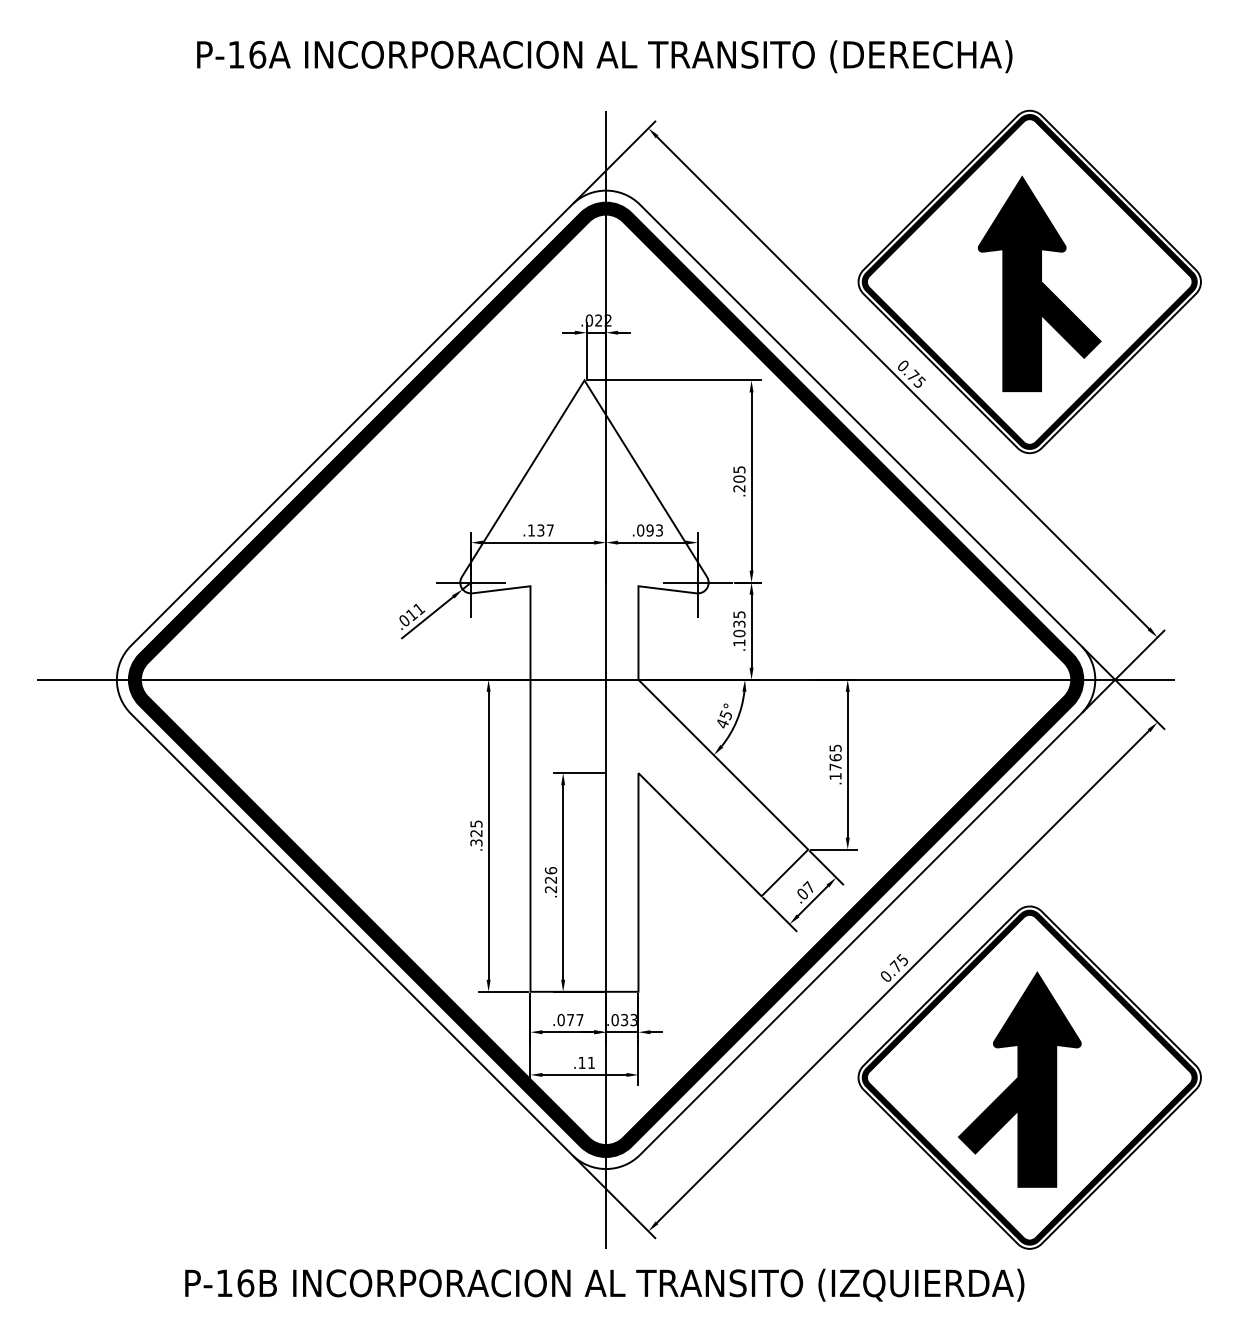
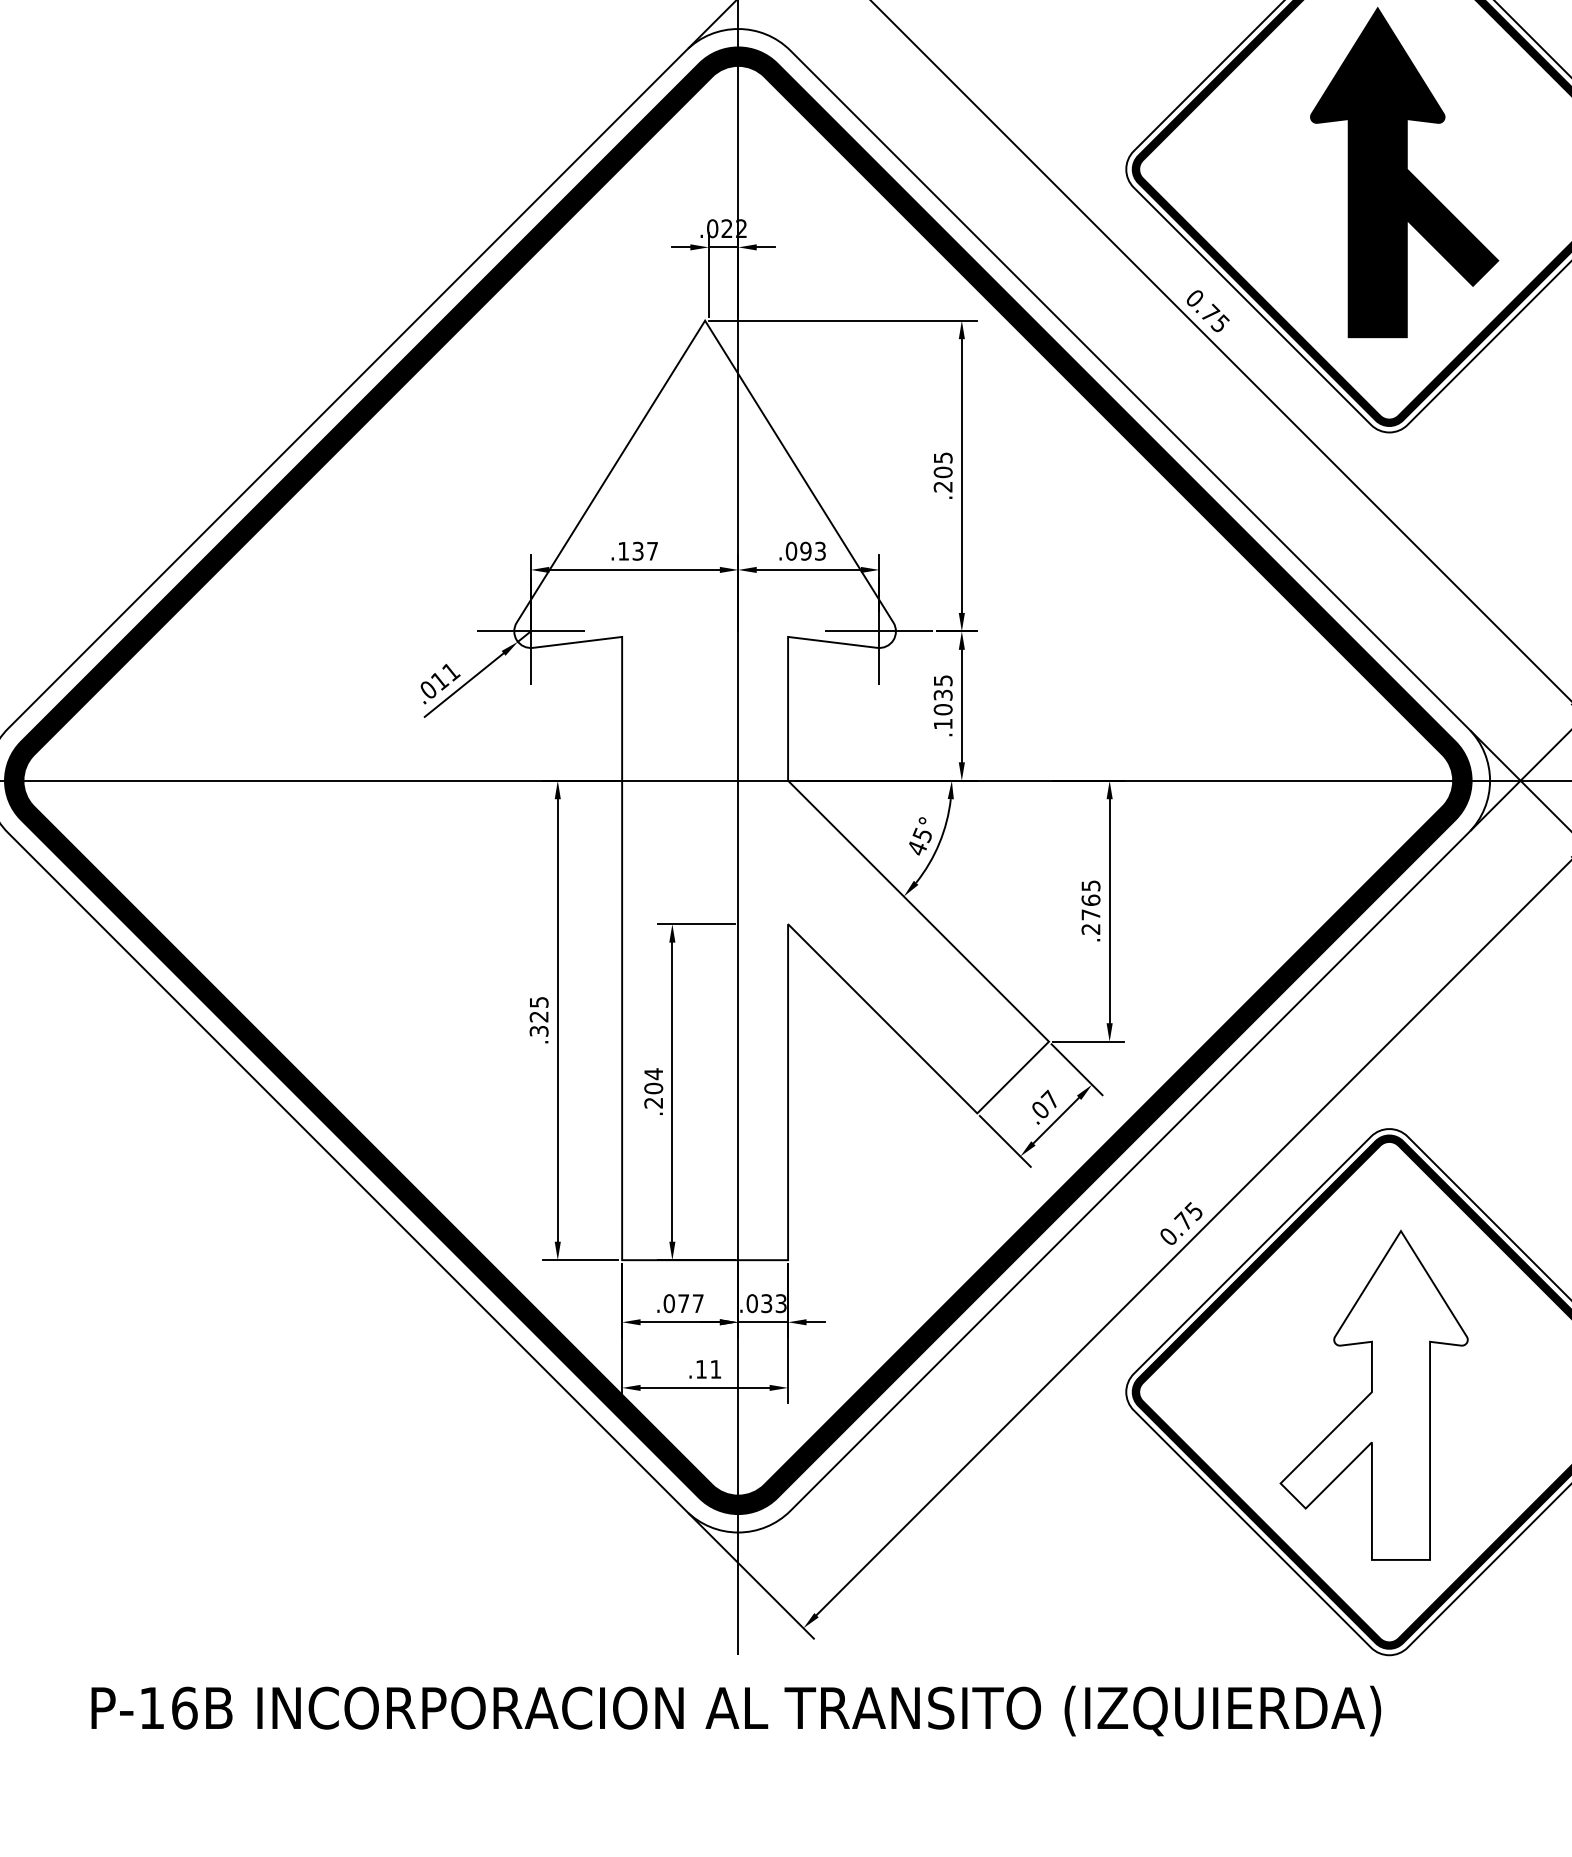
text: (835, 776) -> (1090, 929), .1765 -> .2765
text: (550, 874) -> (652, 1079), .226 -> .204
fill: (1019, 1079) -> (1373, 1394), removed

